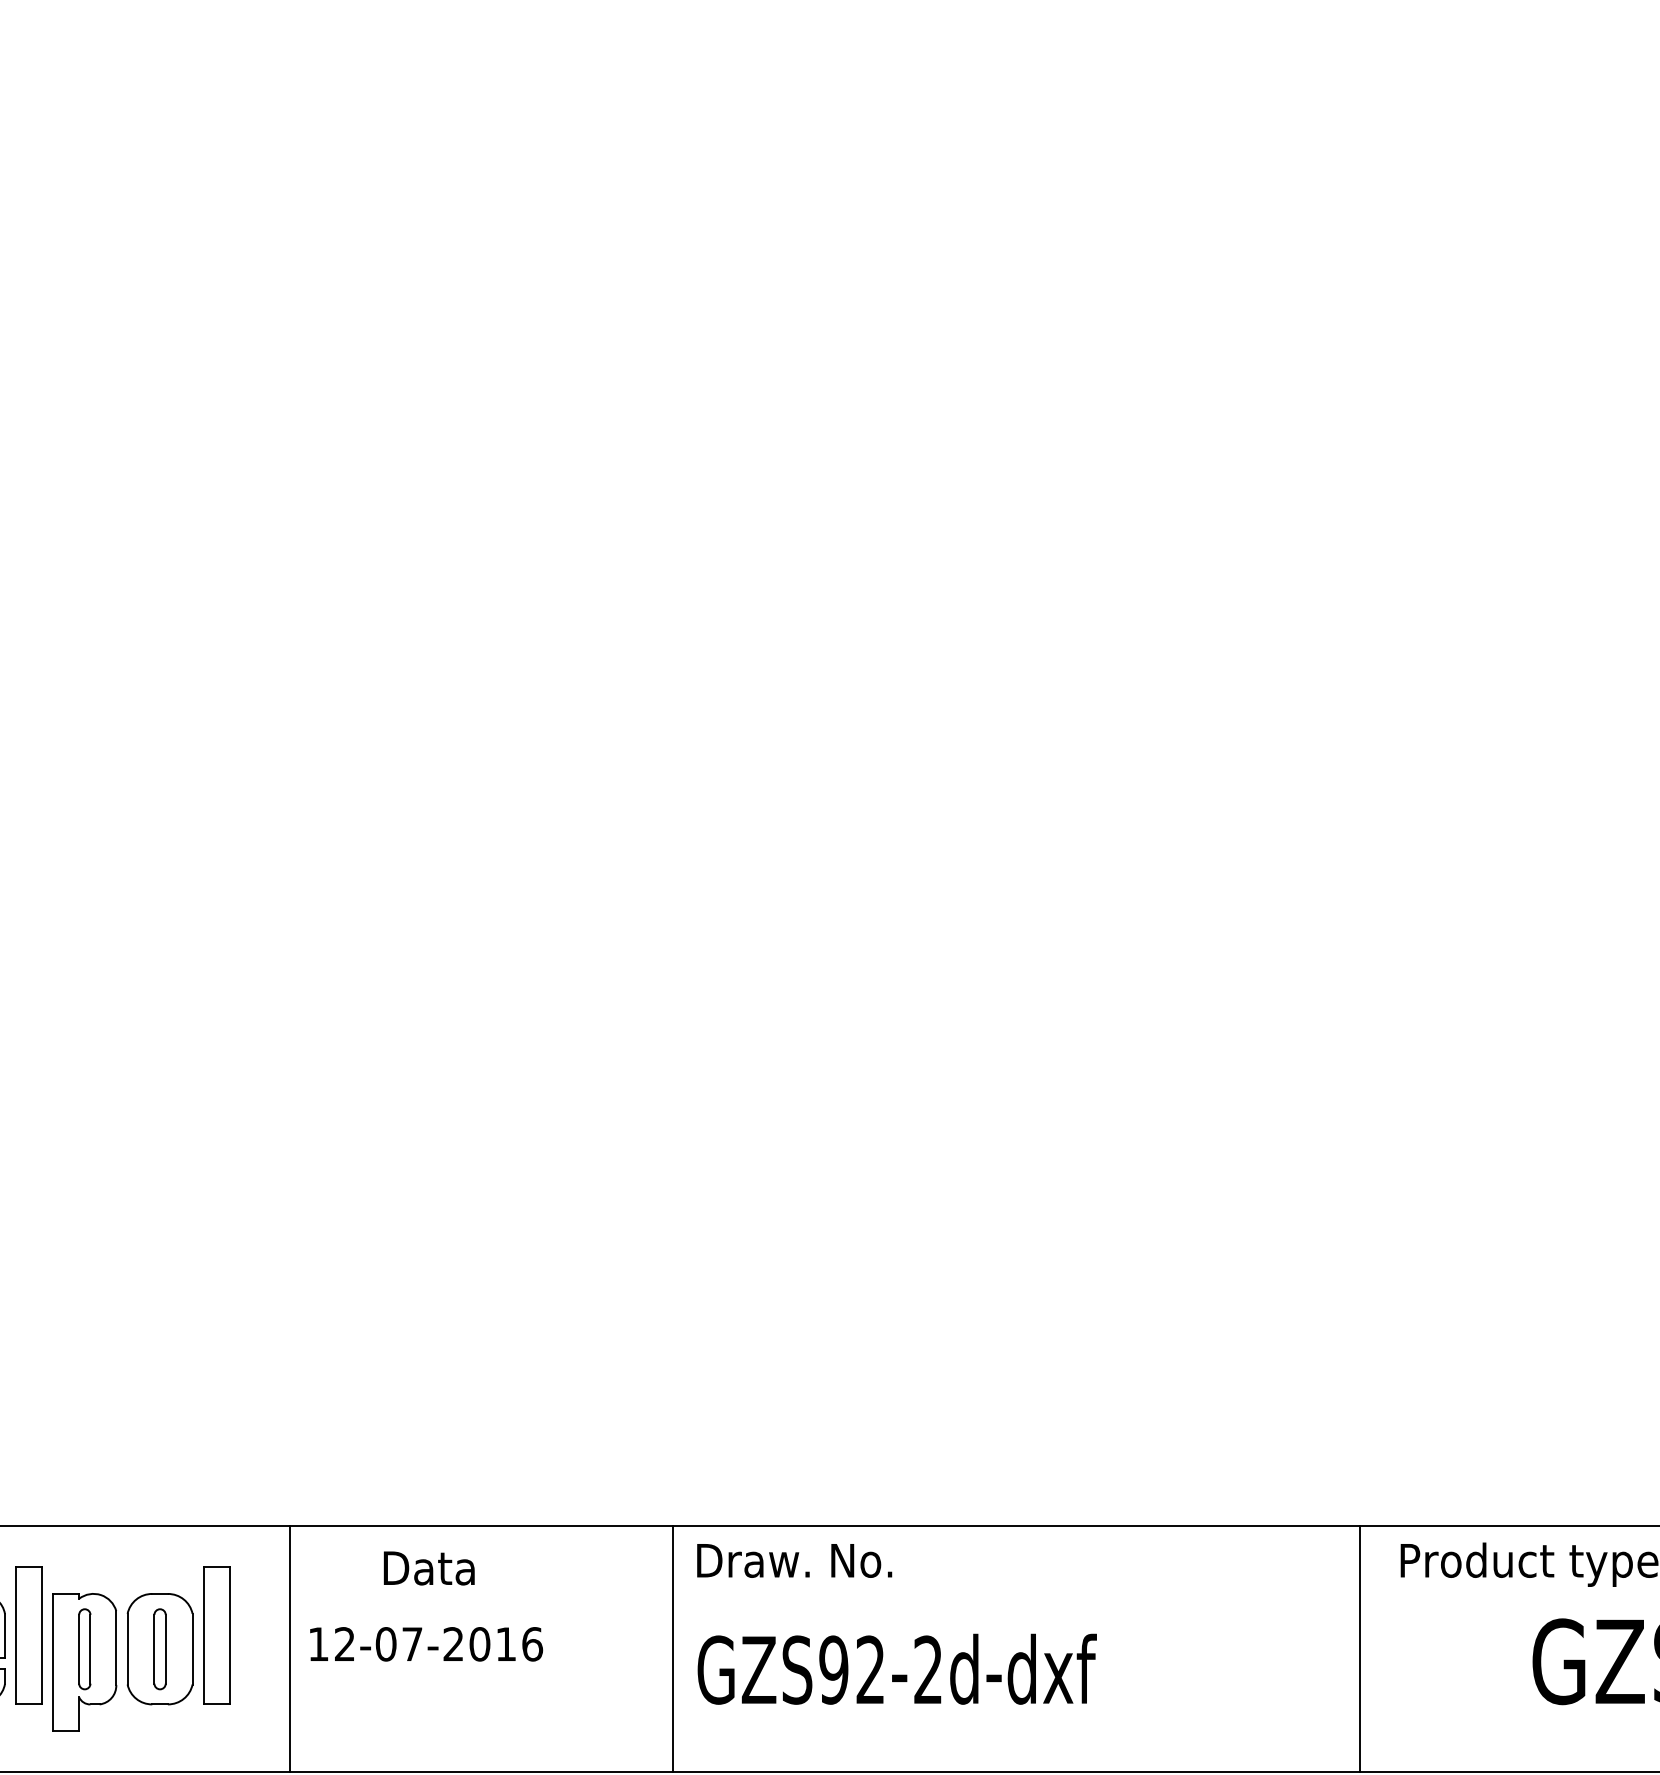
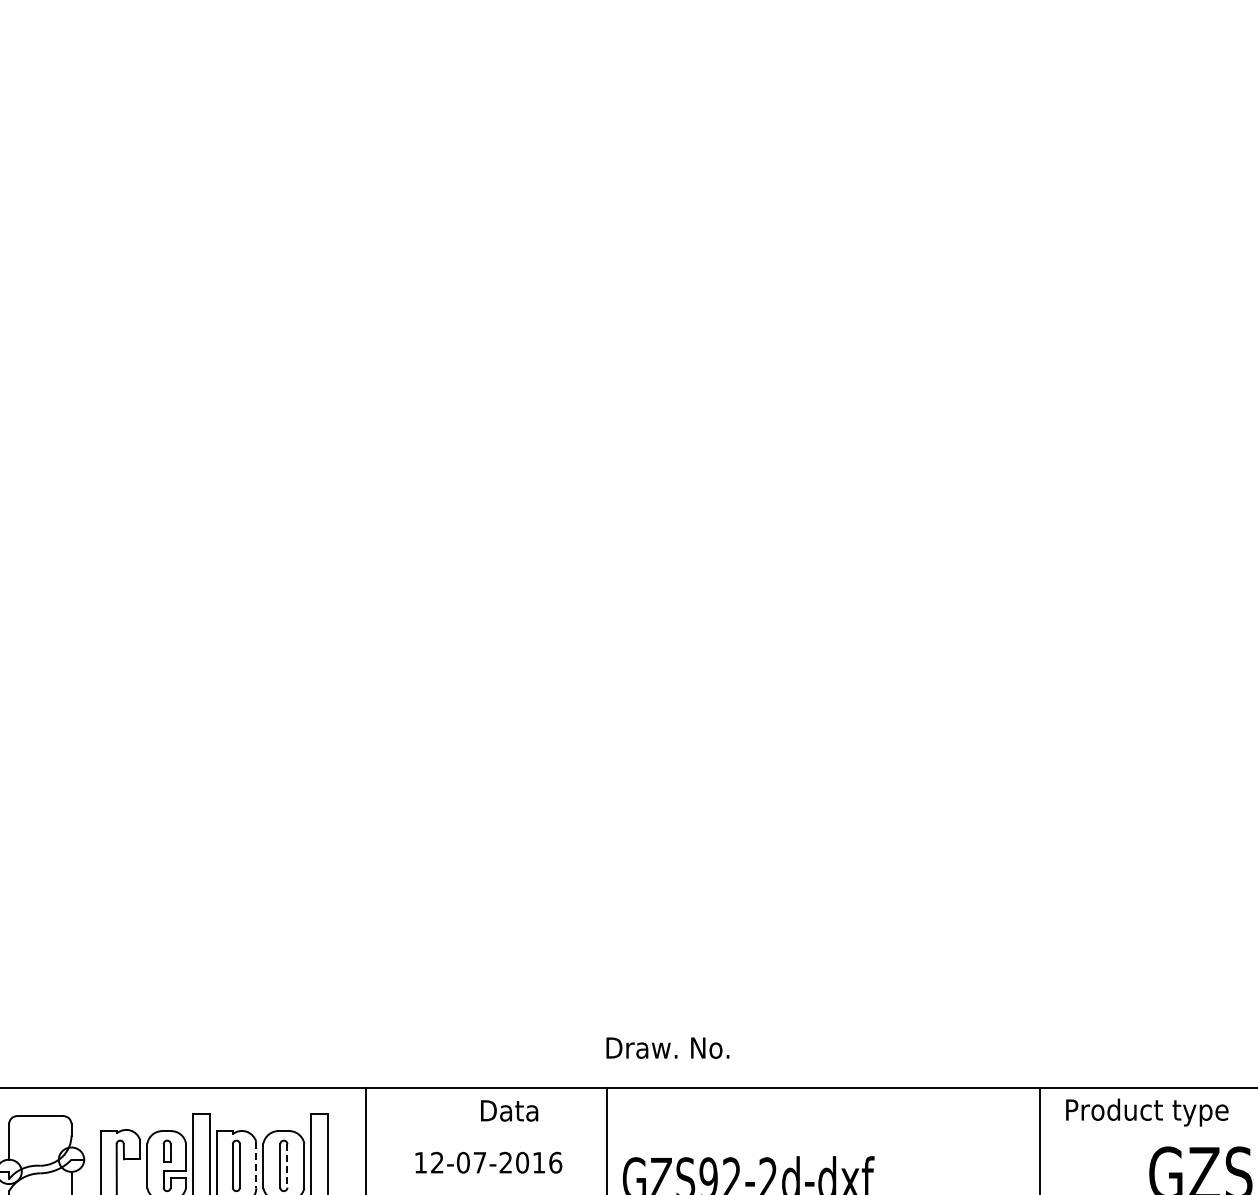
text: (793, 1559) -> (667, 1047), moved
text: (429, 1567) -> (509, 1110), moved
text: (425, 1643) -> (488, 1162), moved
line: (116, 1648) -> (256, 1165), solid -> dashed
line: (165, 1648) -> (287, 1165), solid -> dashed

